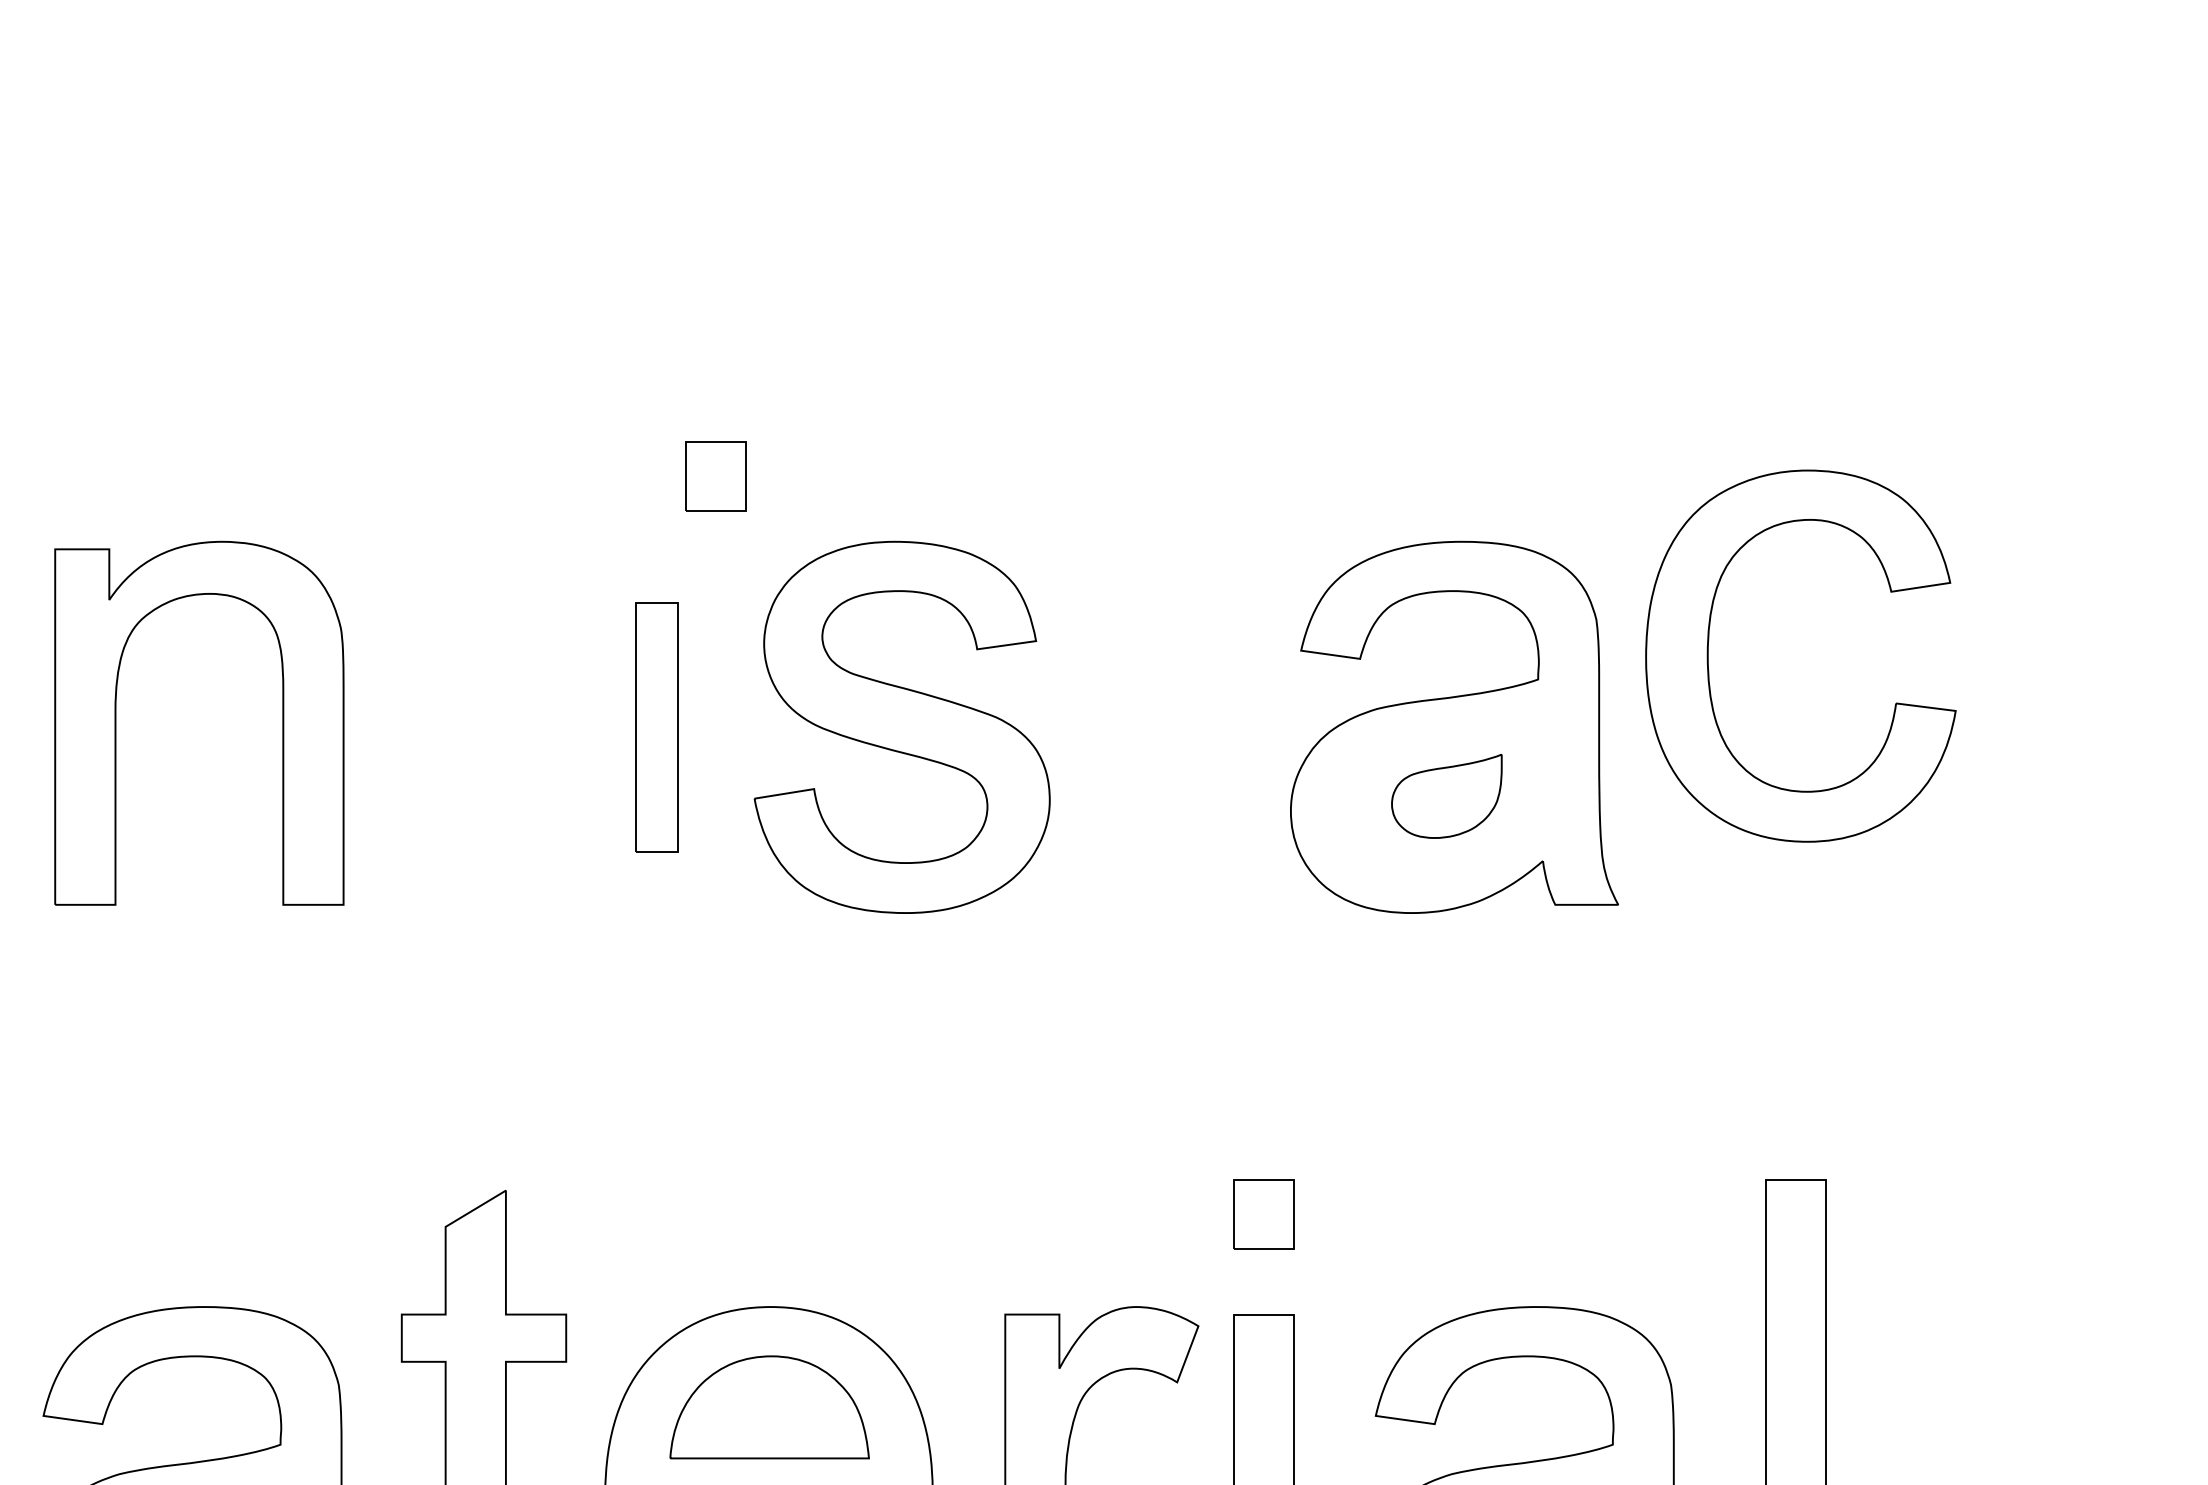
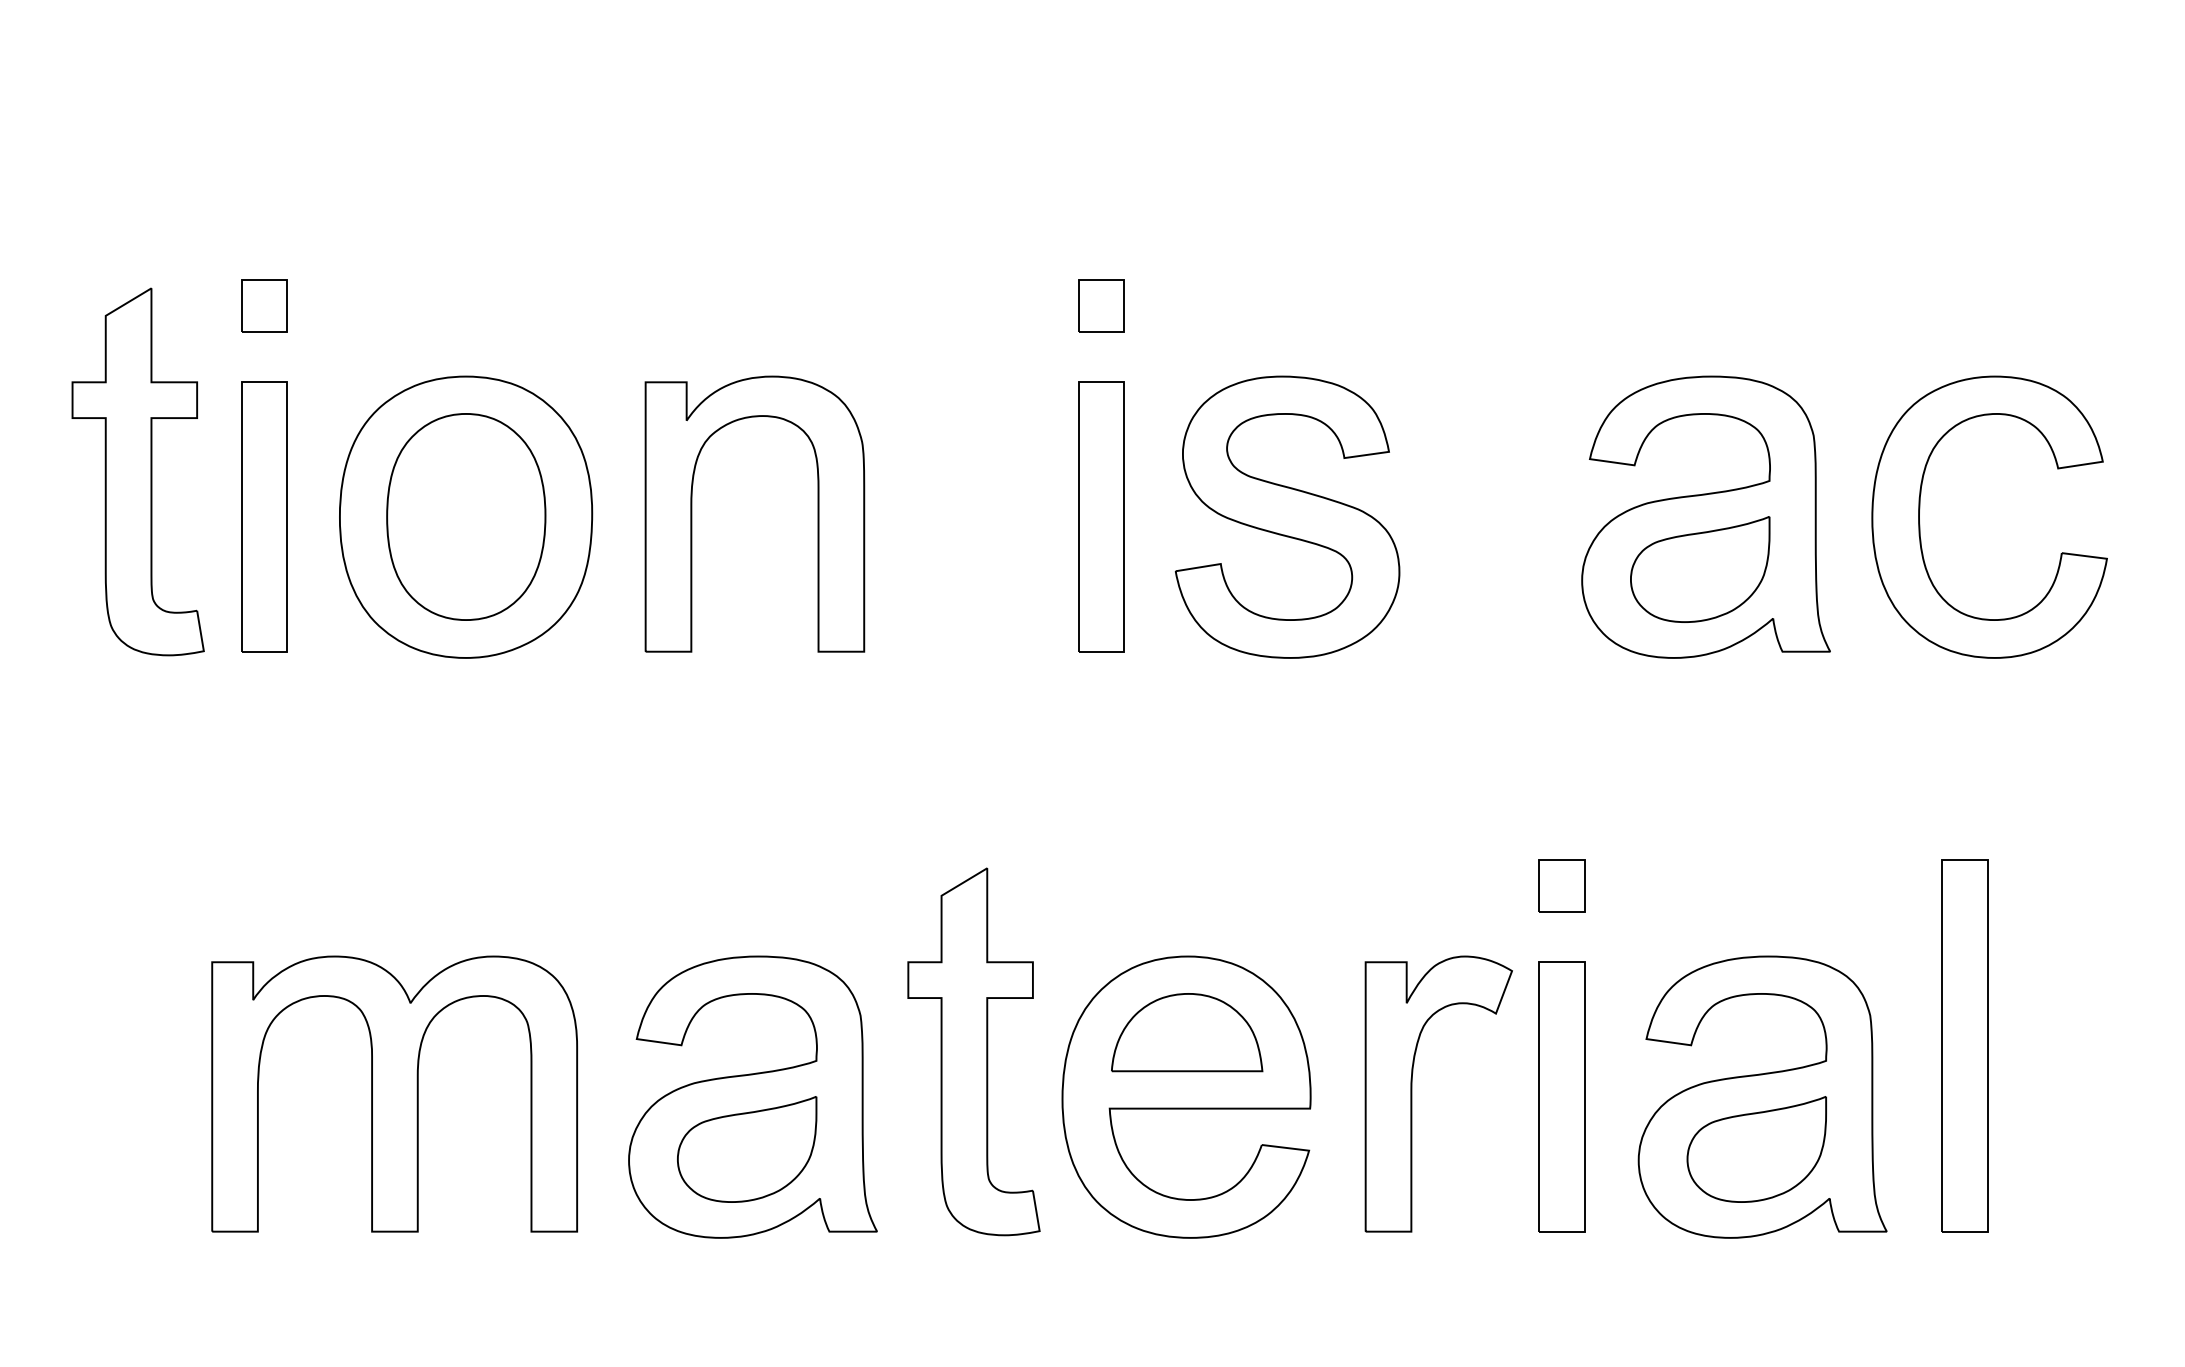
part: (716, 475) -> (1101, 305), moved
part: (1709, 645) -> (1920, 509), moved
part: (656, 726) -> (1101, 516), size x1.43
part: (1447, 796) -> (1700, 569), size x1.67

